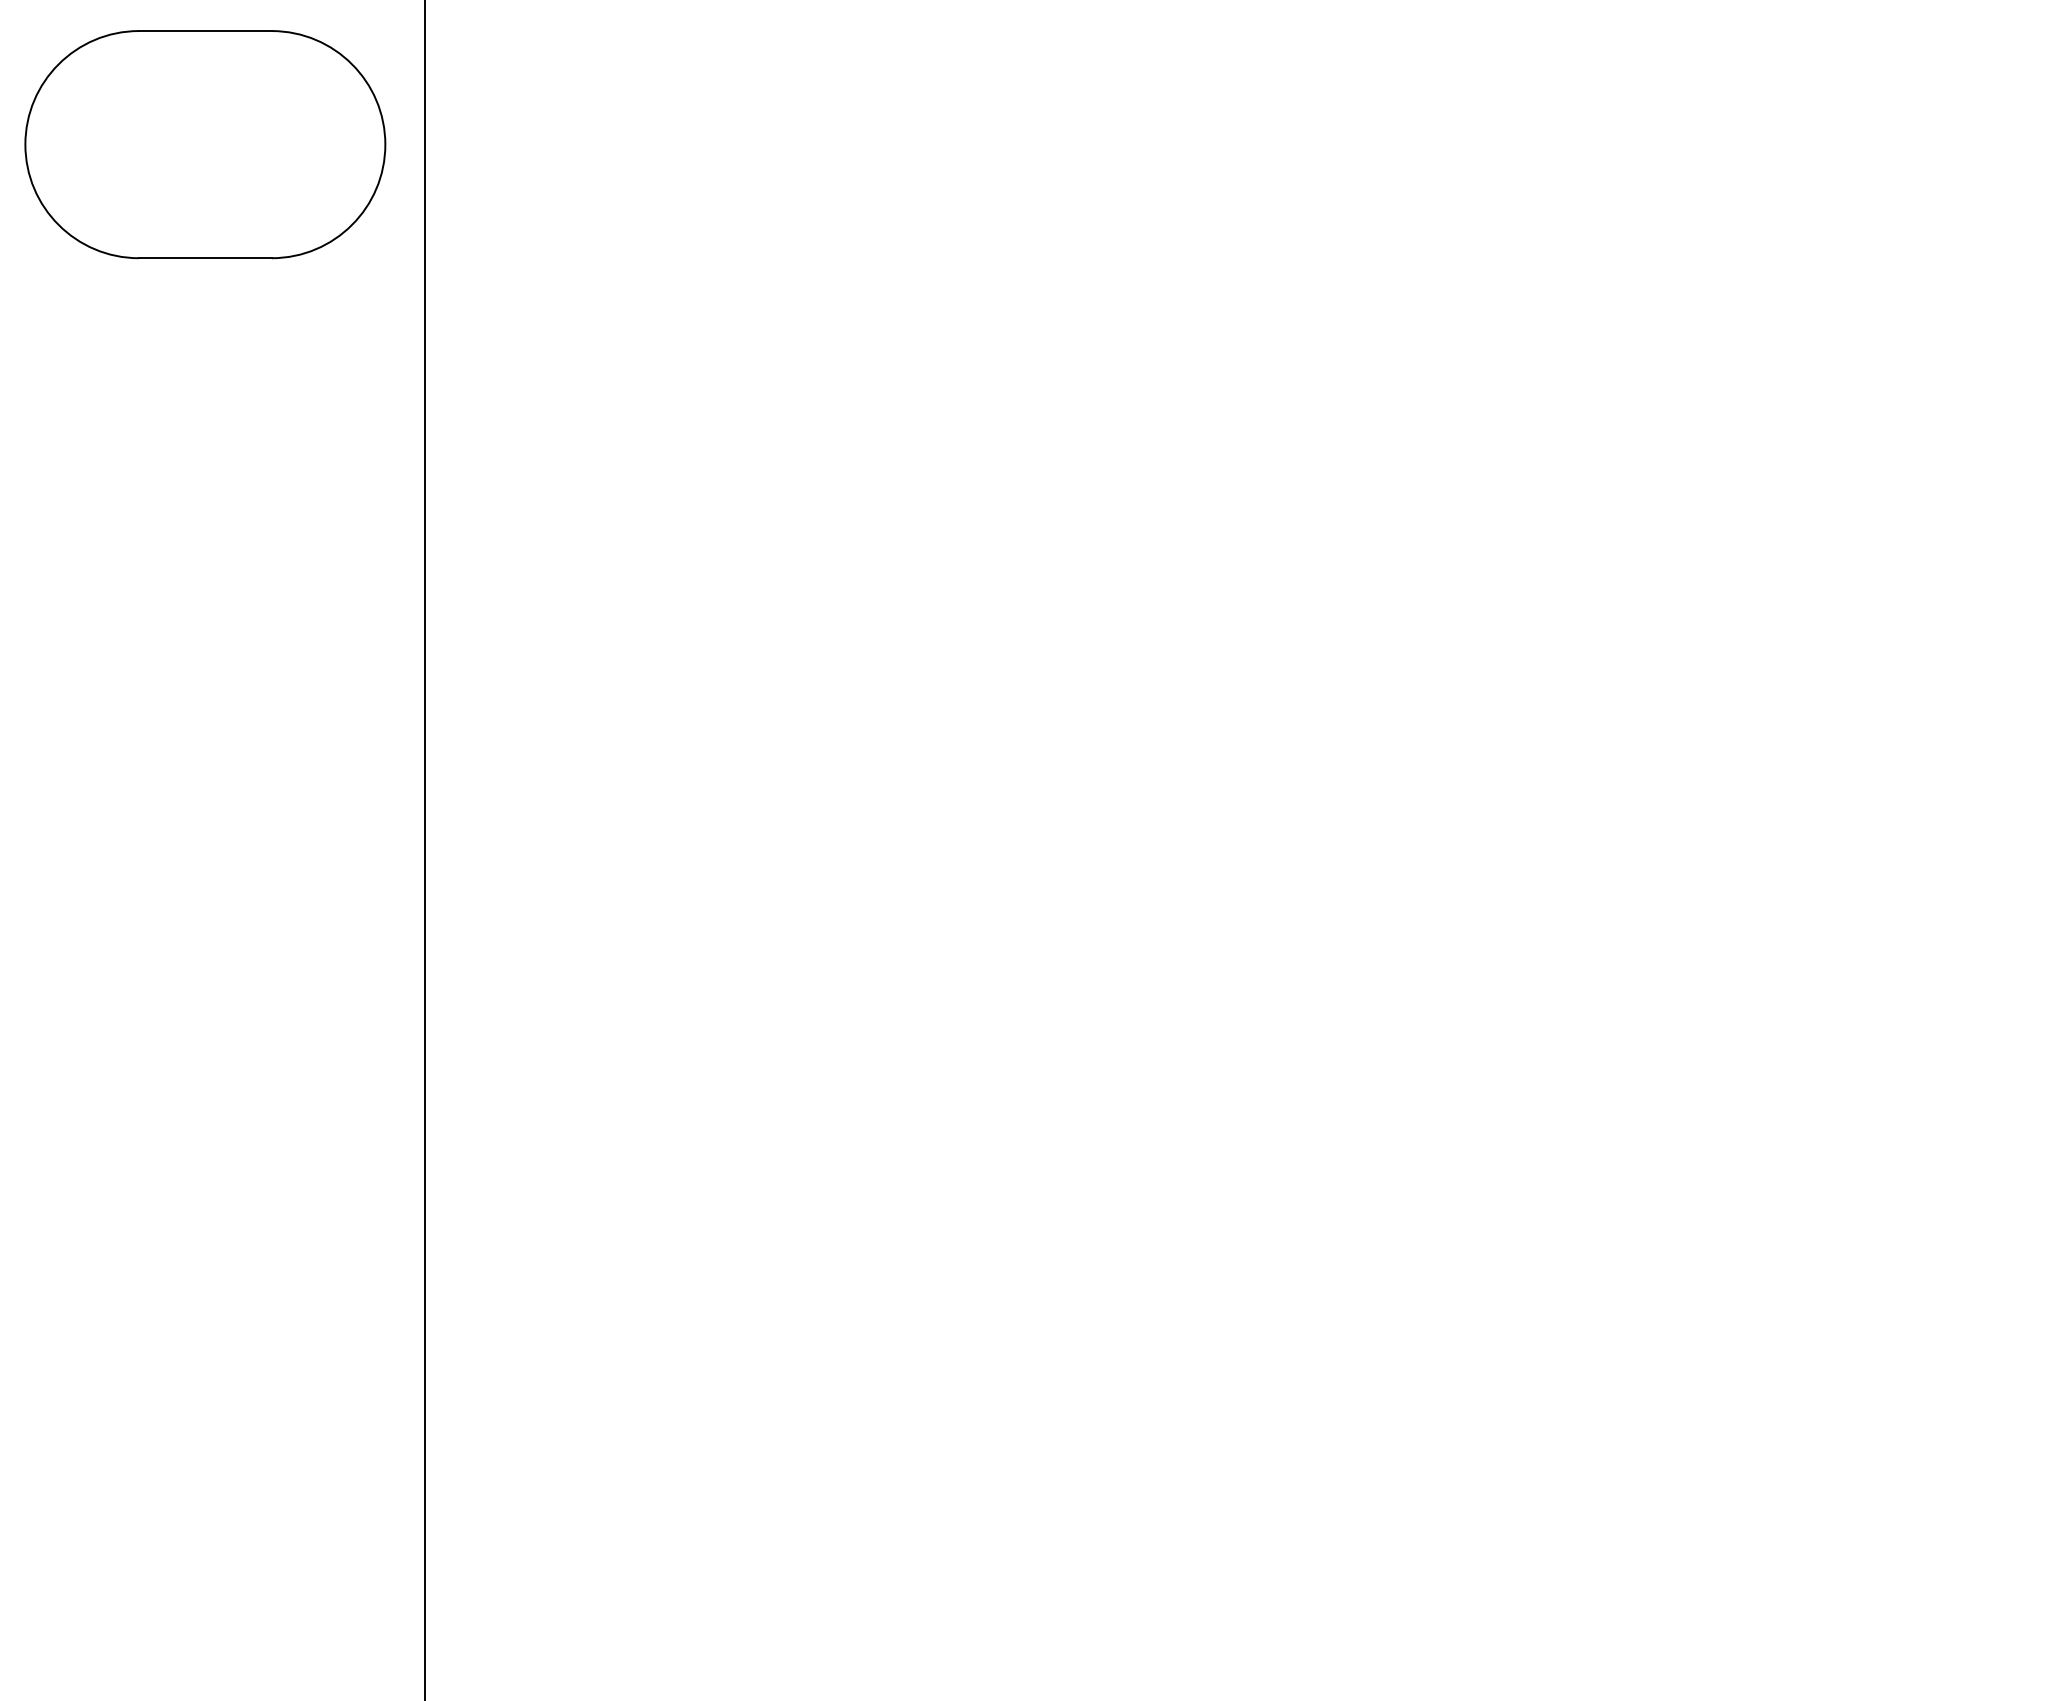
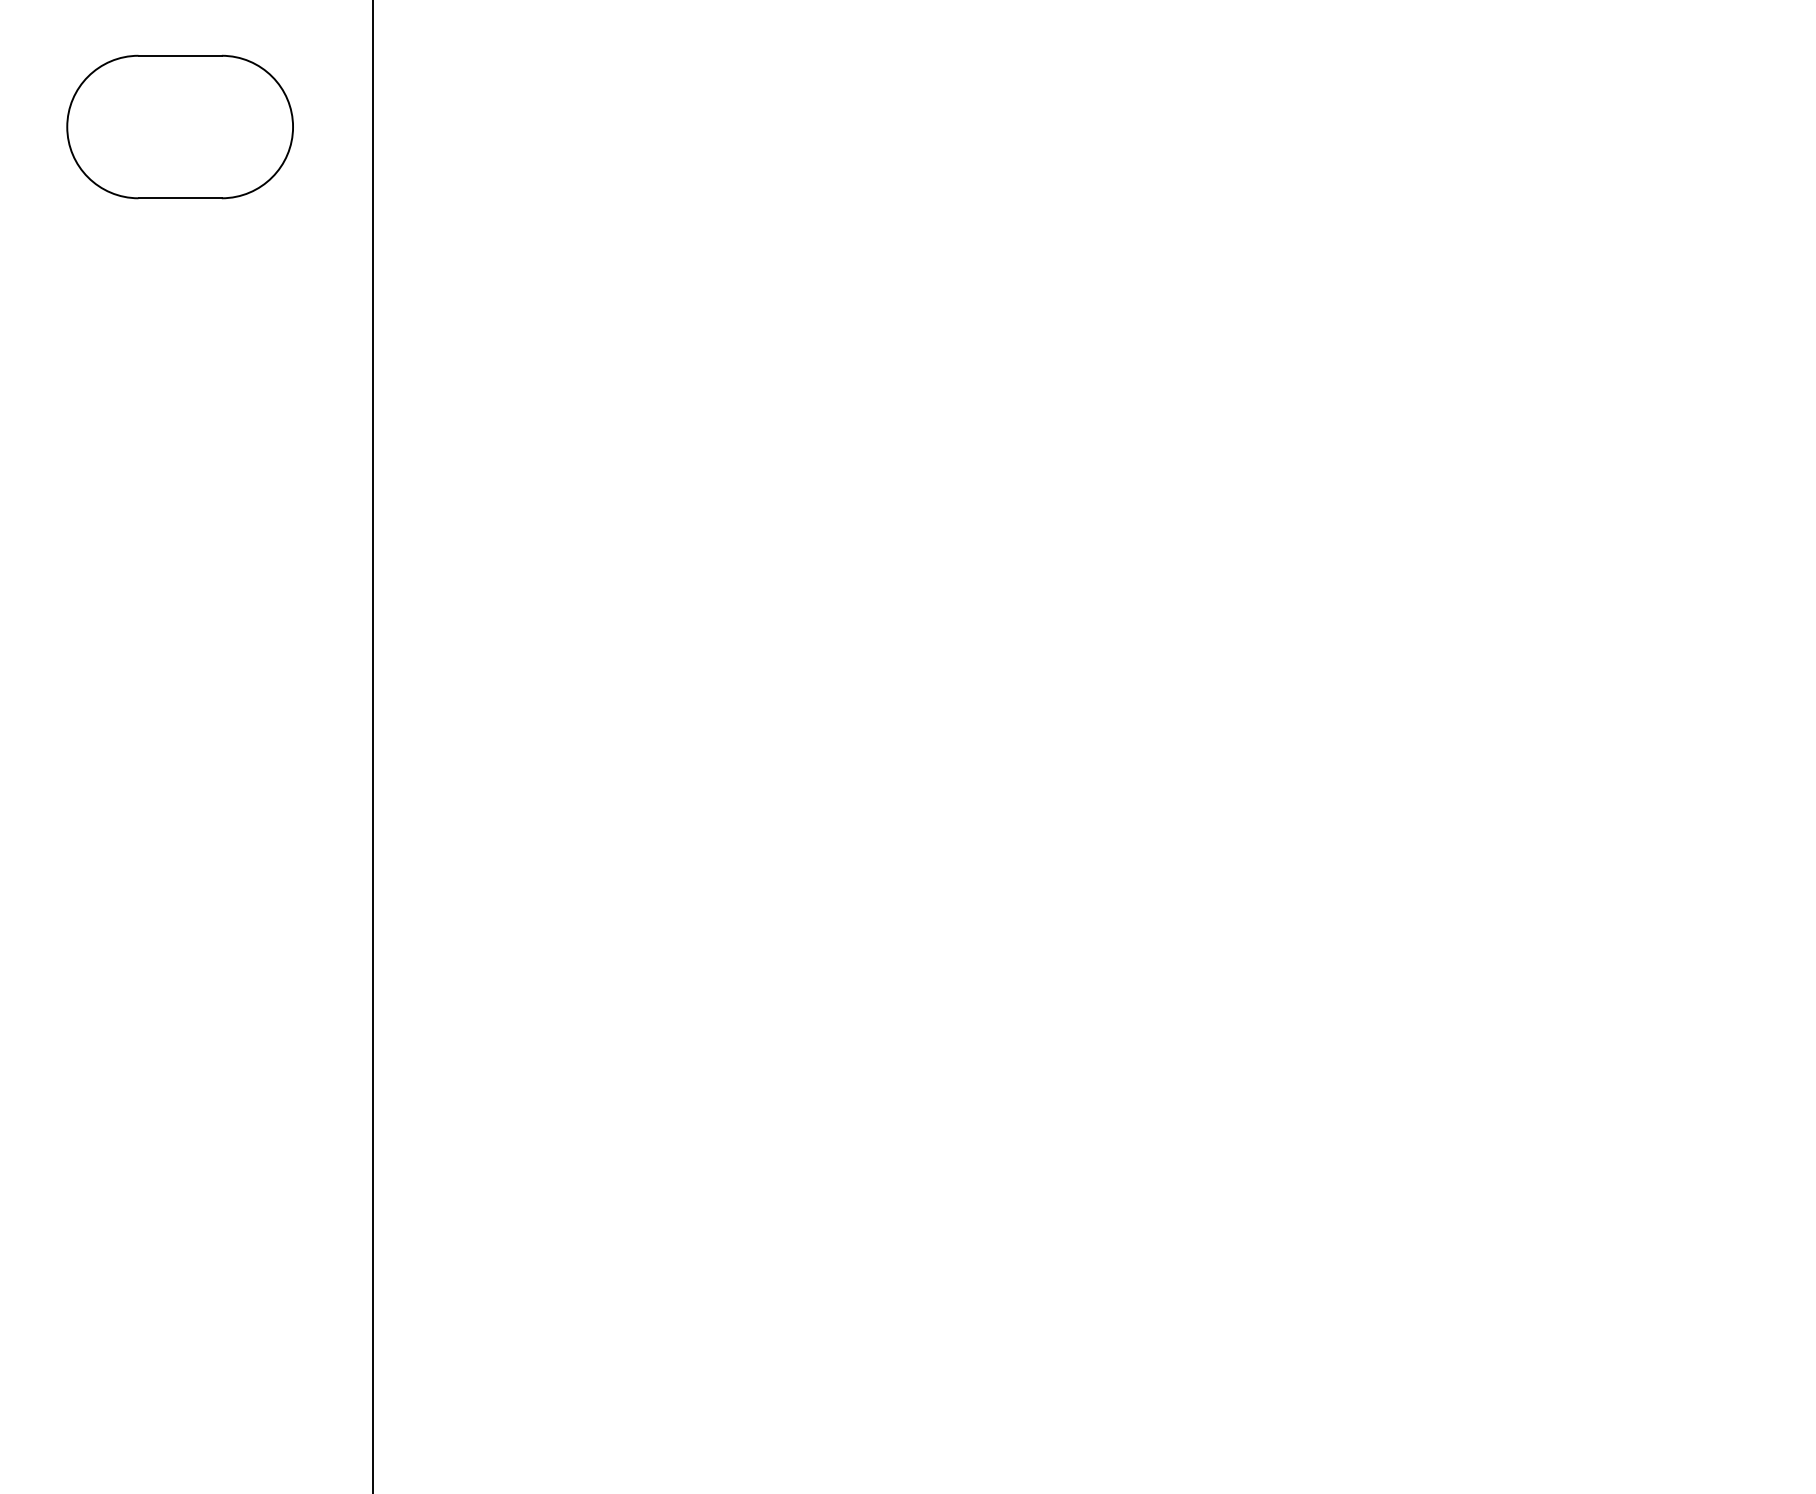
part: (204, 143) -> (179, 126), size x0.71

